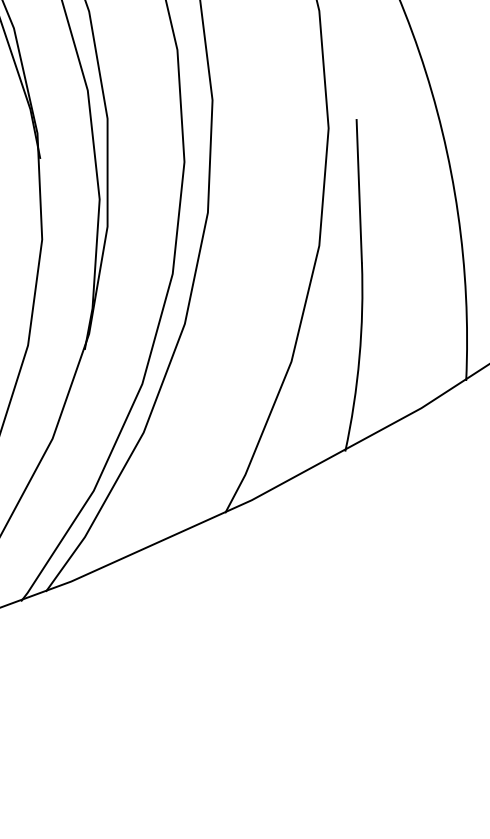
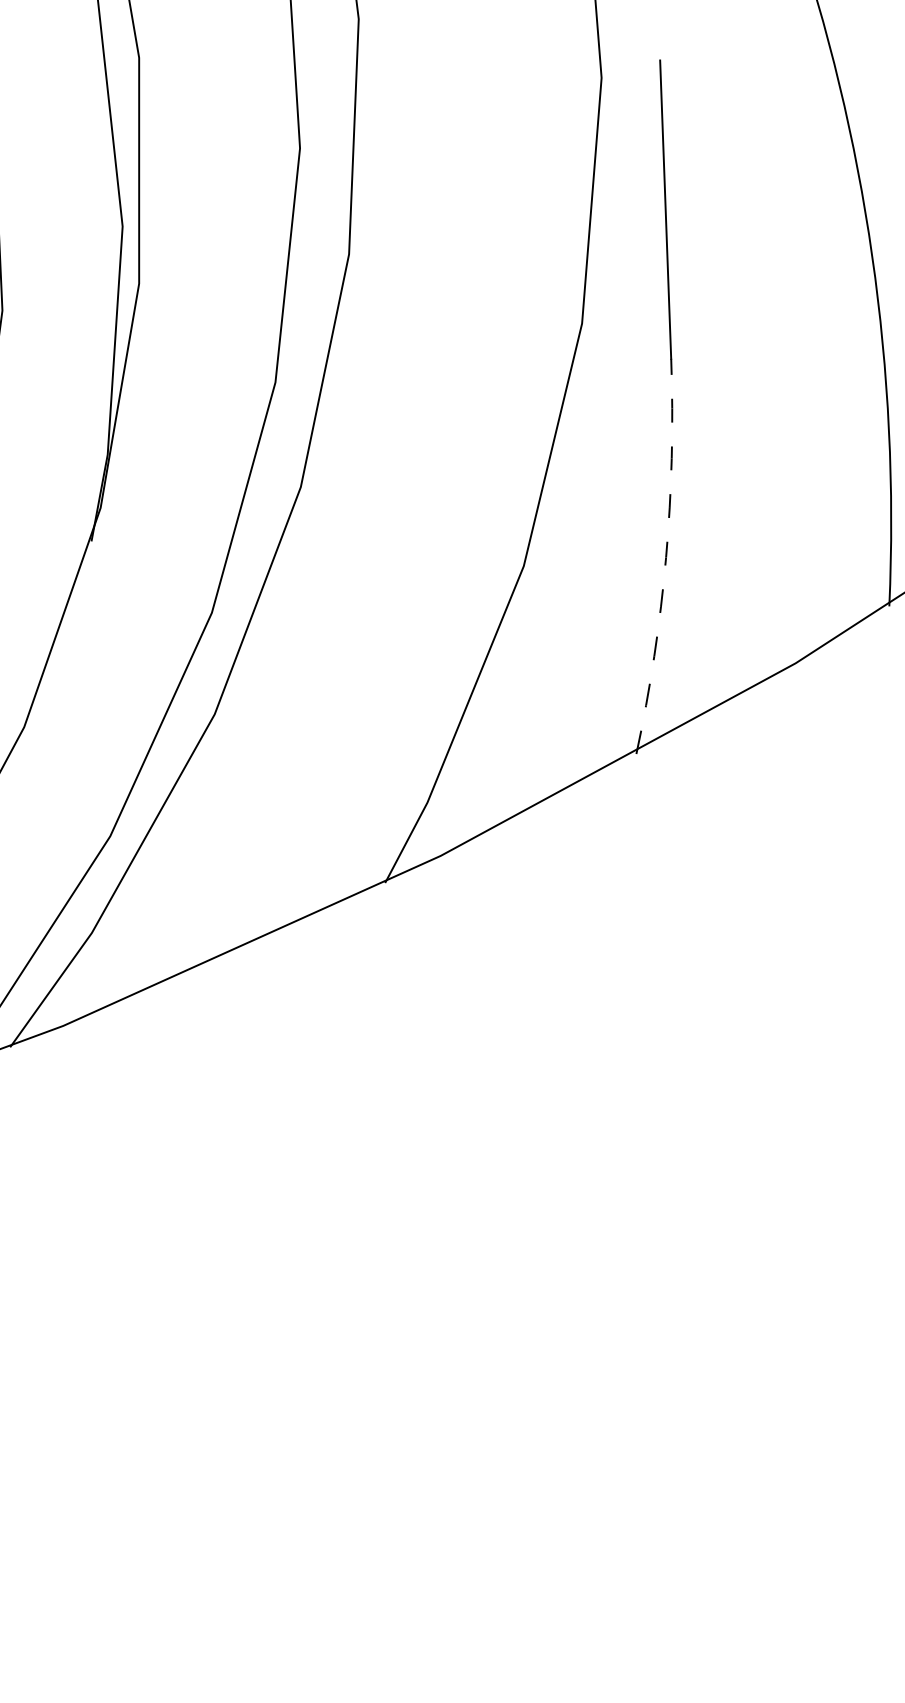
arc: (359, 357) -> (666, 557), solid -> dashed

